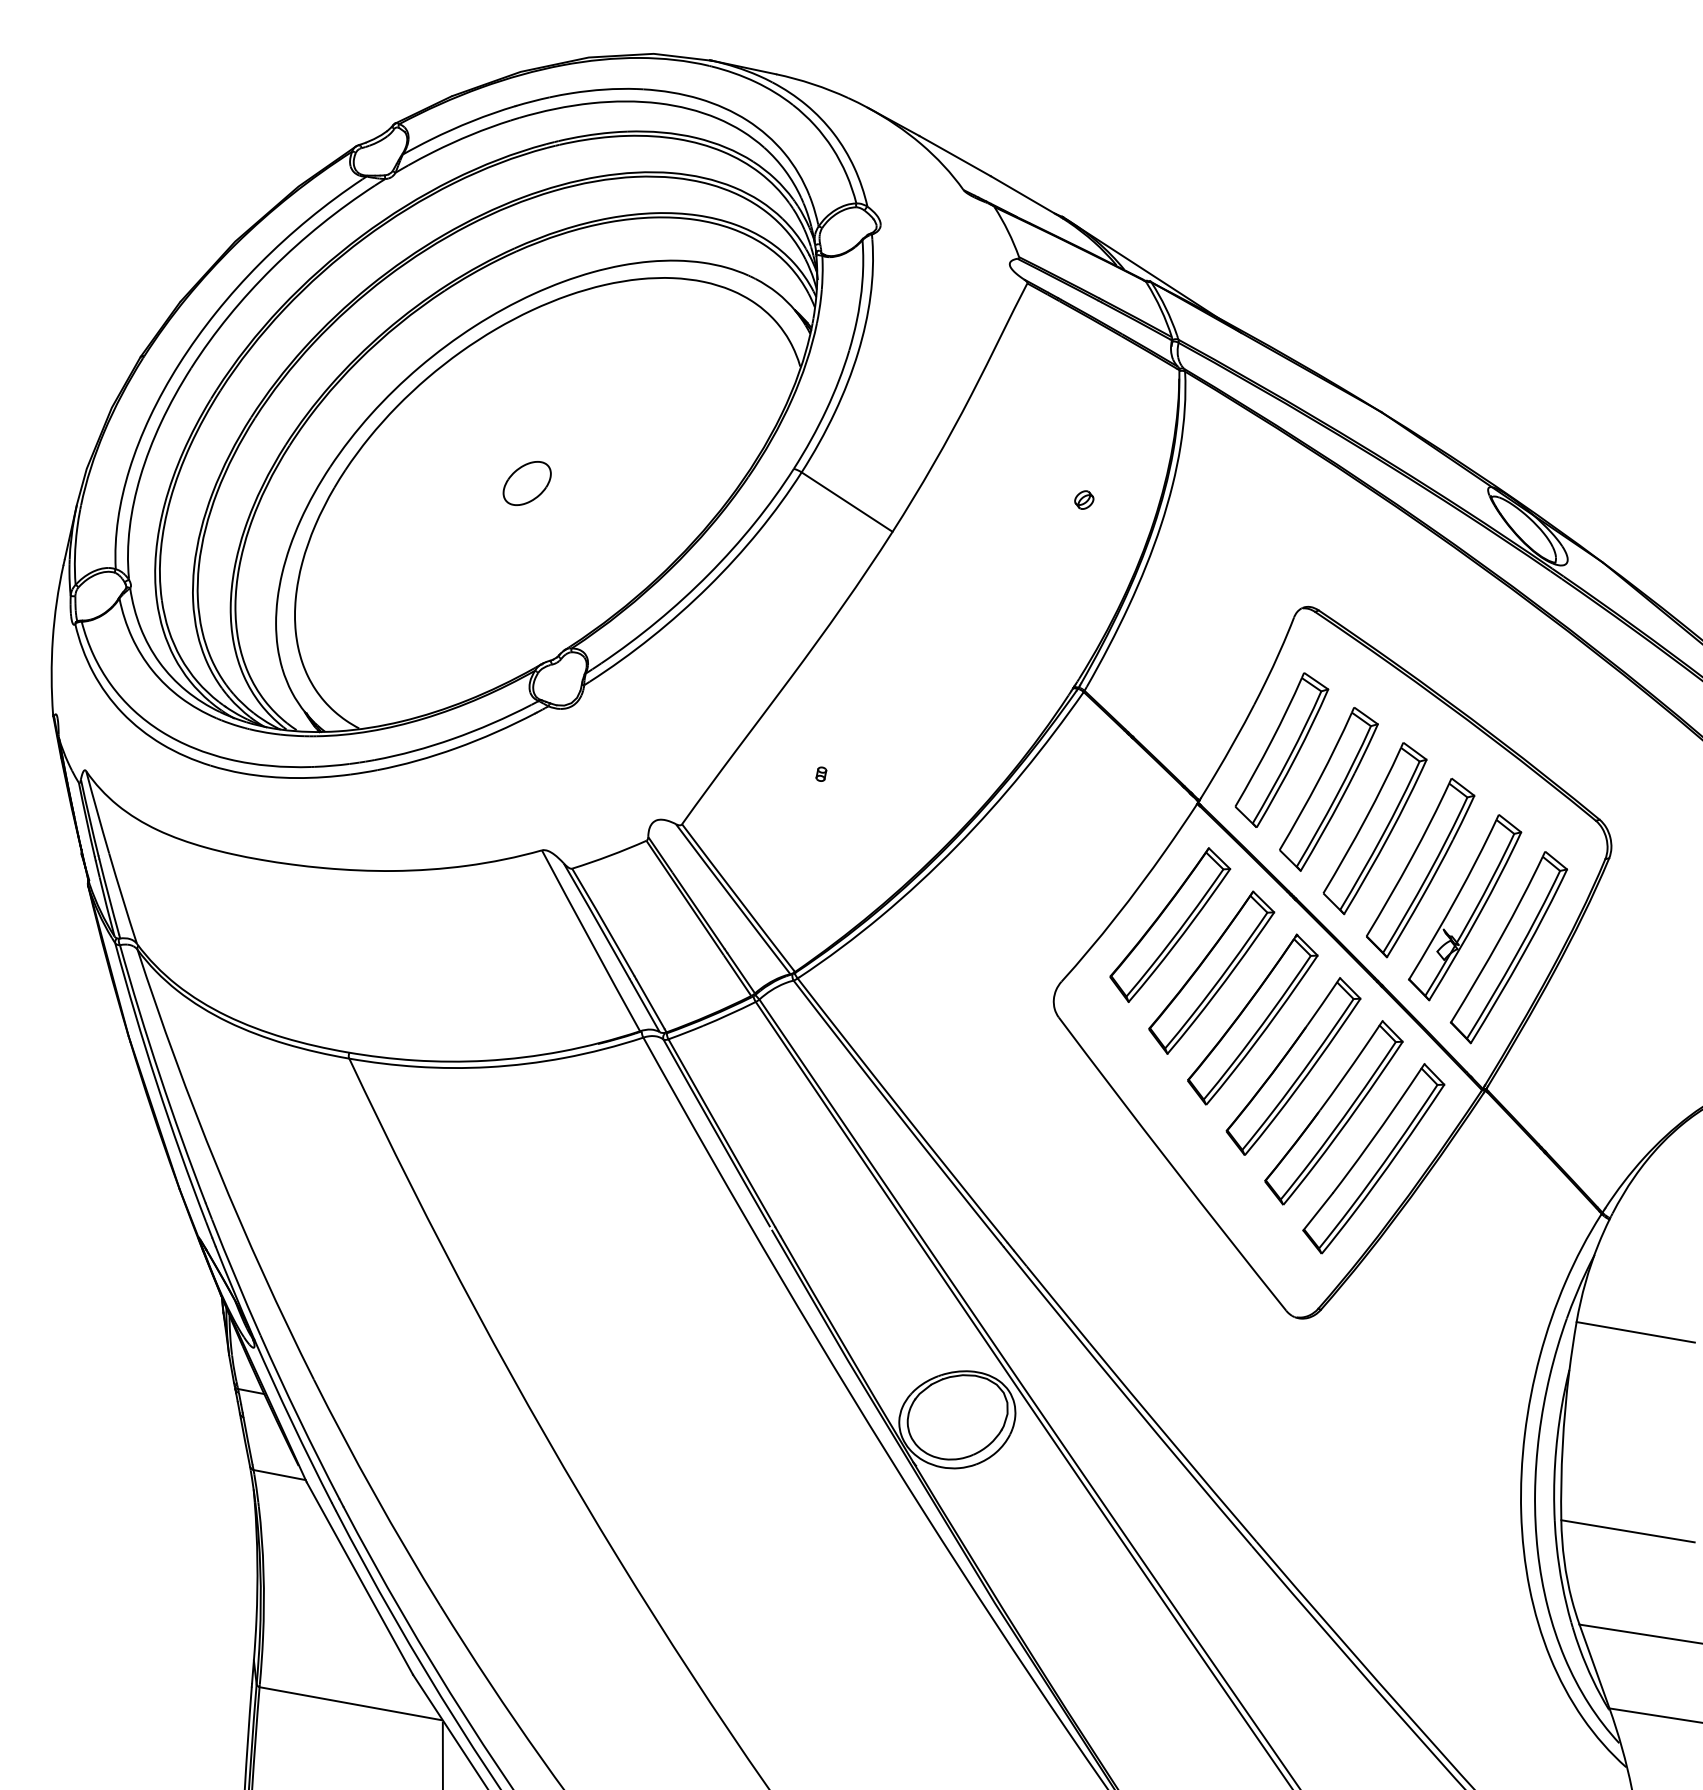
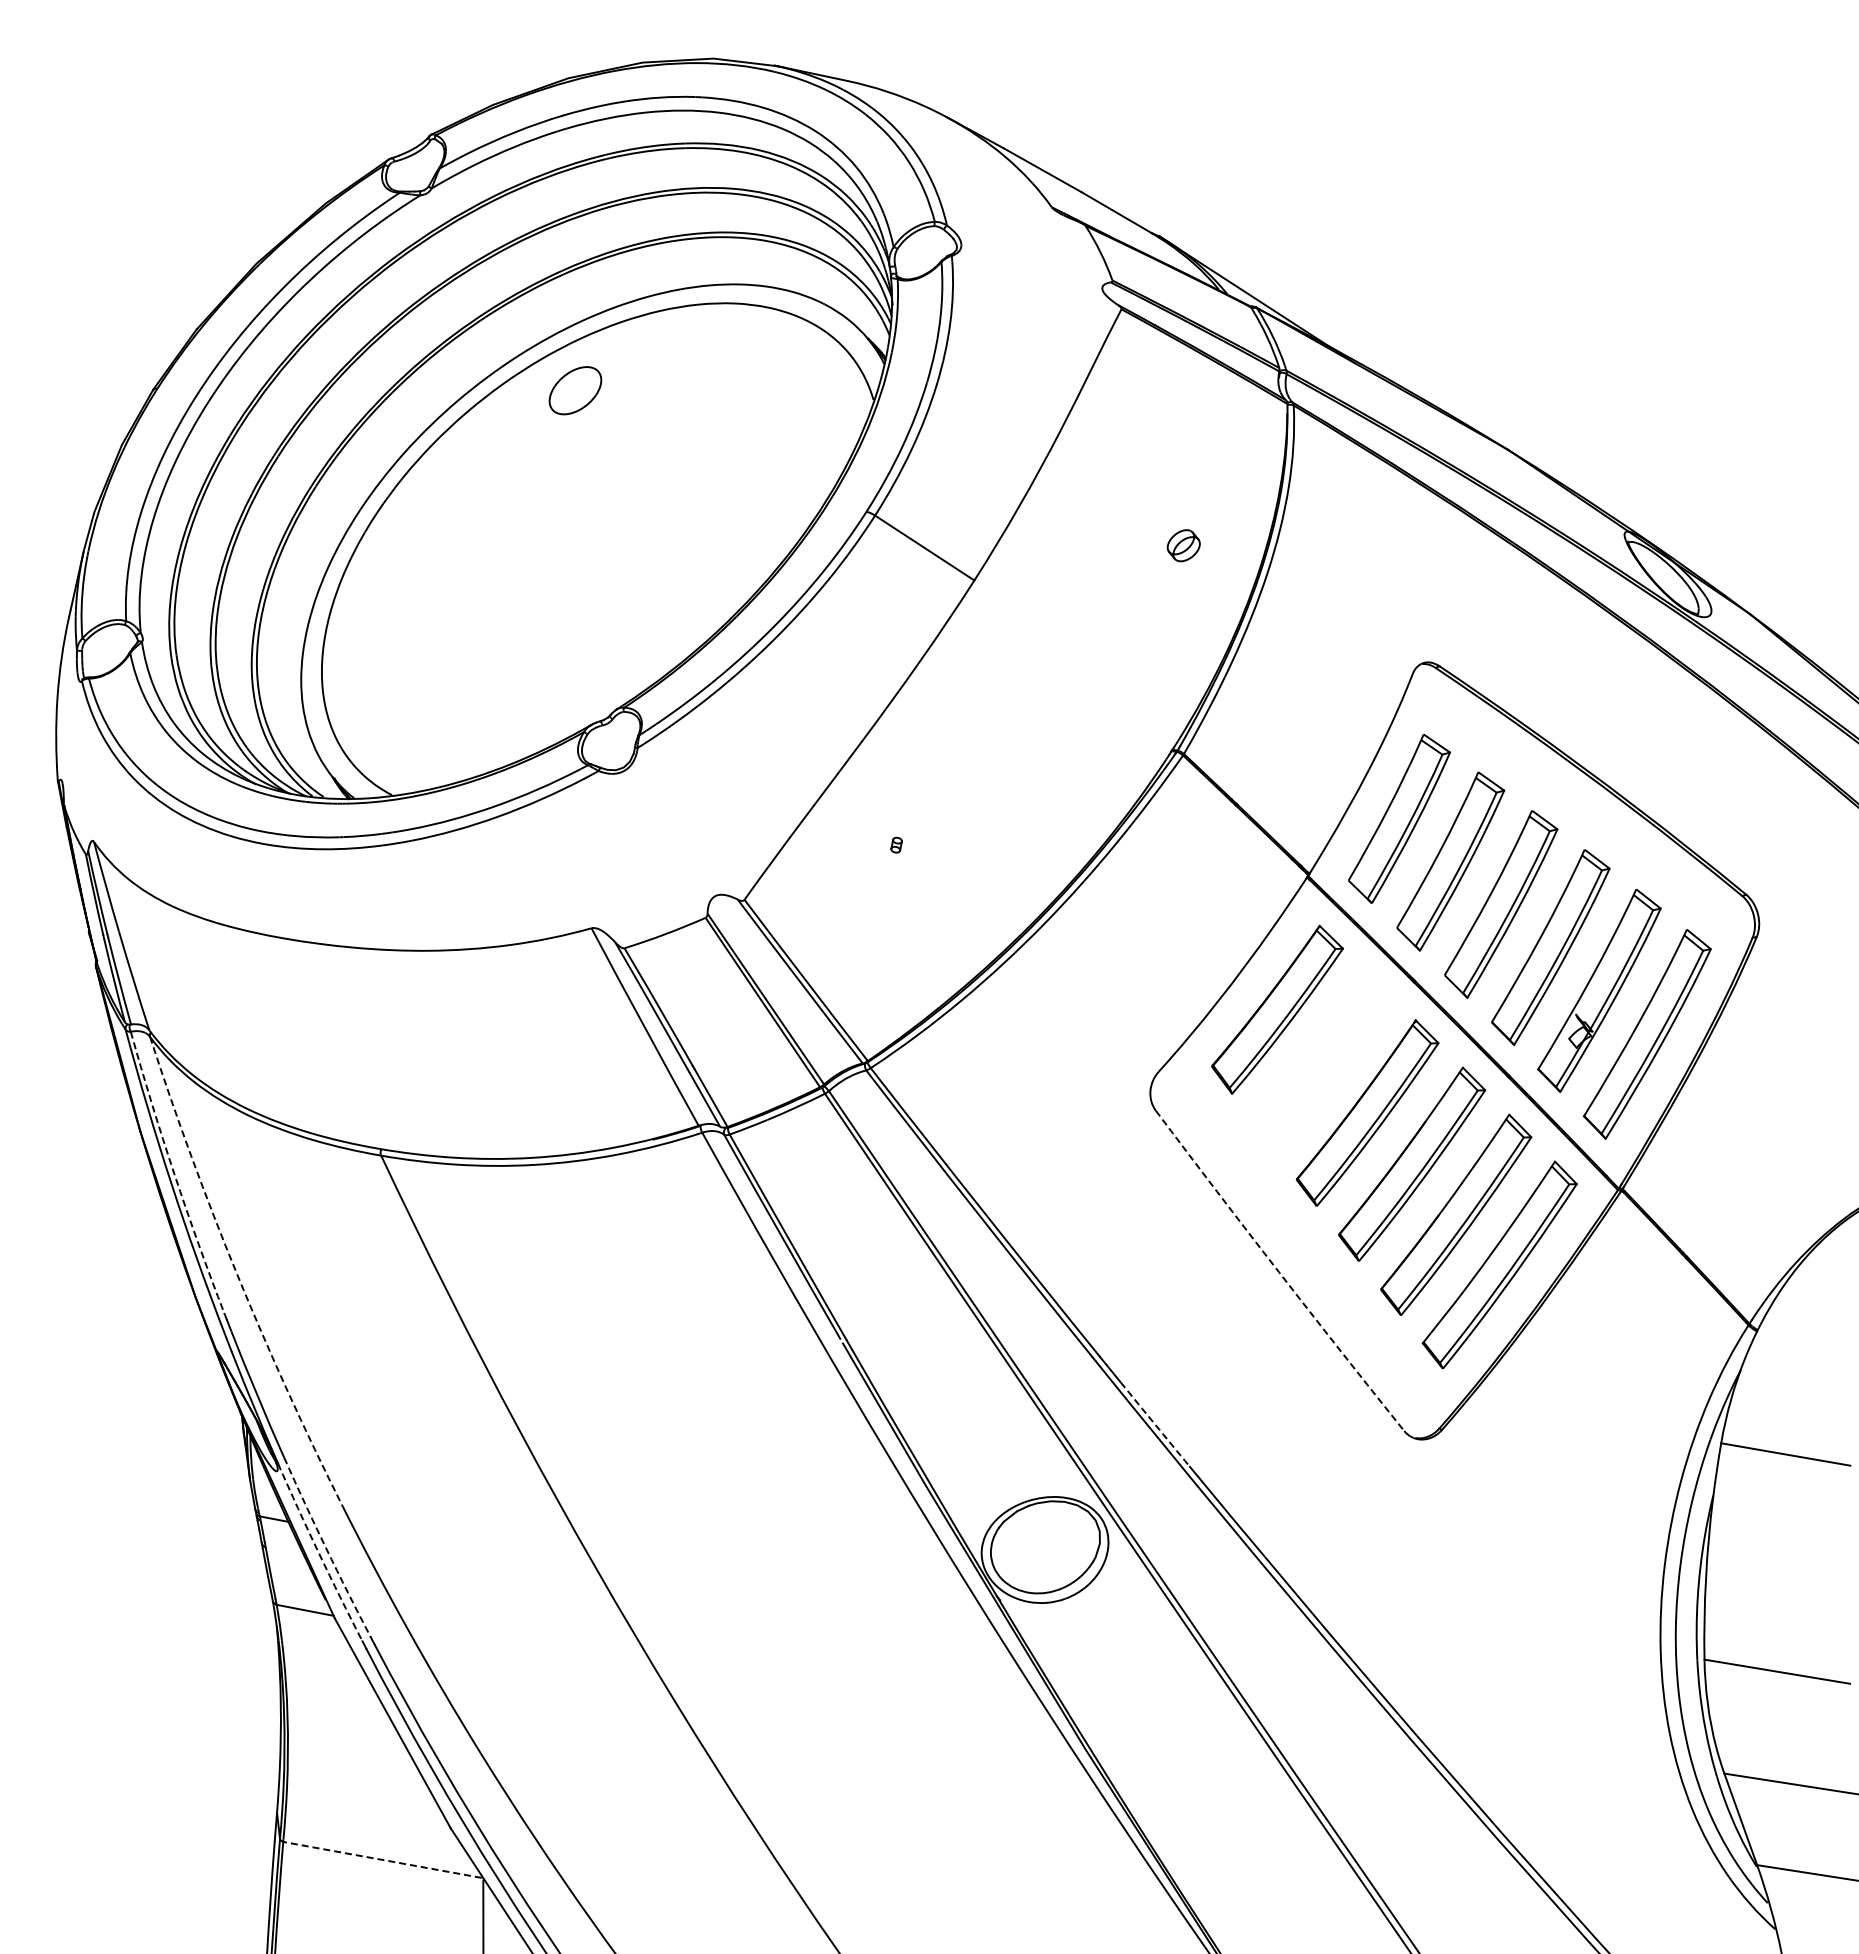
part: (527, 483) -> (575, 390), moved
part: (1084, 499) -> (1183, 545), size x1.6
part: (1211, 972) -> (1322, 1061), removed
arc: (159, 1074) -> (174, 1173), solid -> dashed
arc: (1171, 1164) -> (1278, 1271), solid -> dashed
arc: (217, 1168) -> (237, 1275), solid -> dashed
arc: (1058, 1304) -> (1155, 1424), solid -> dashed
arc: (299, 1418) -> (326, 1548), solid -> dashed
arc: (291, 1423) -> (318, 1553), solid -> dashed
line: (350, 1703) -> (382, 1859), solid -> dashed

